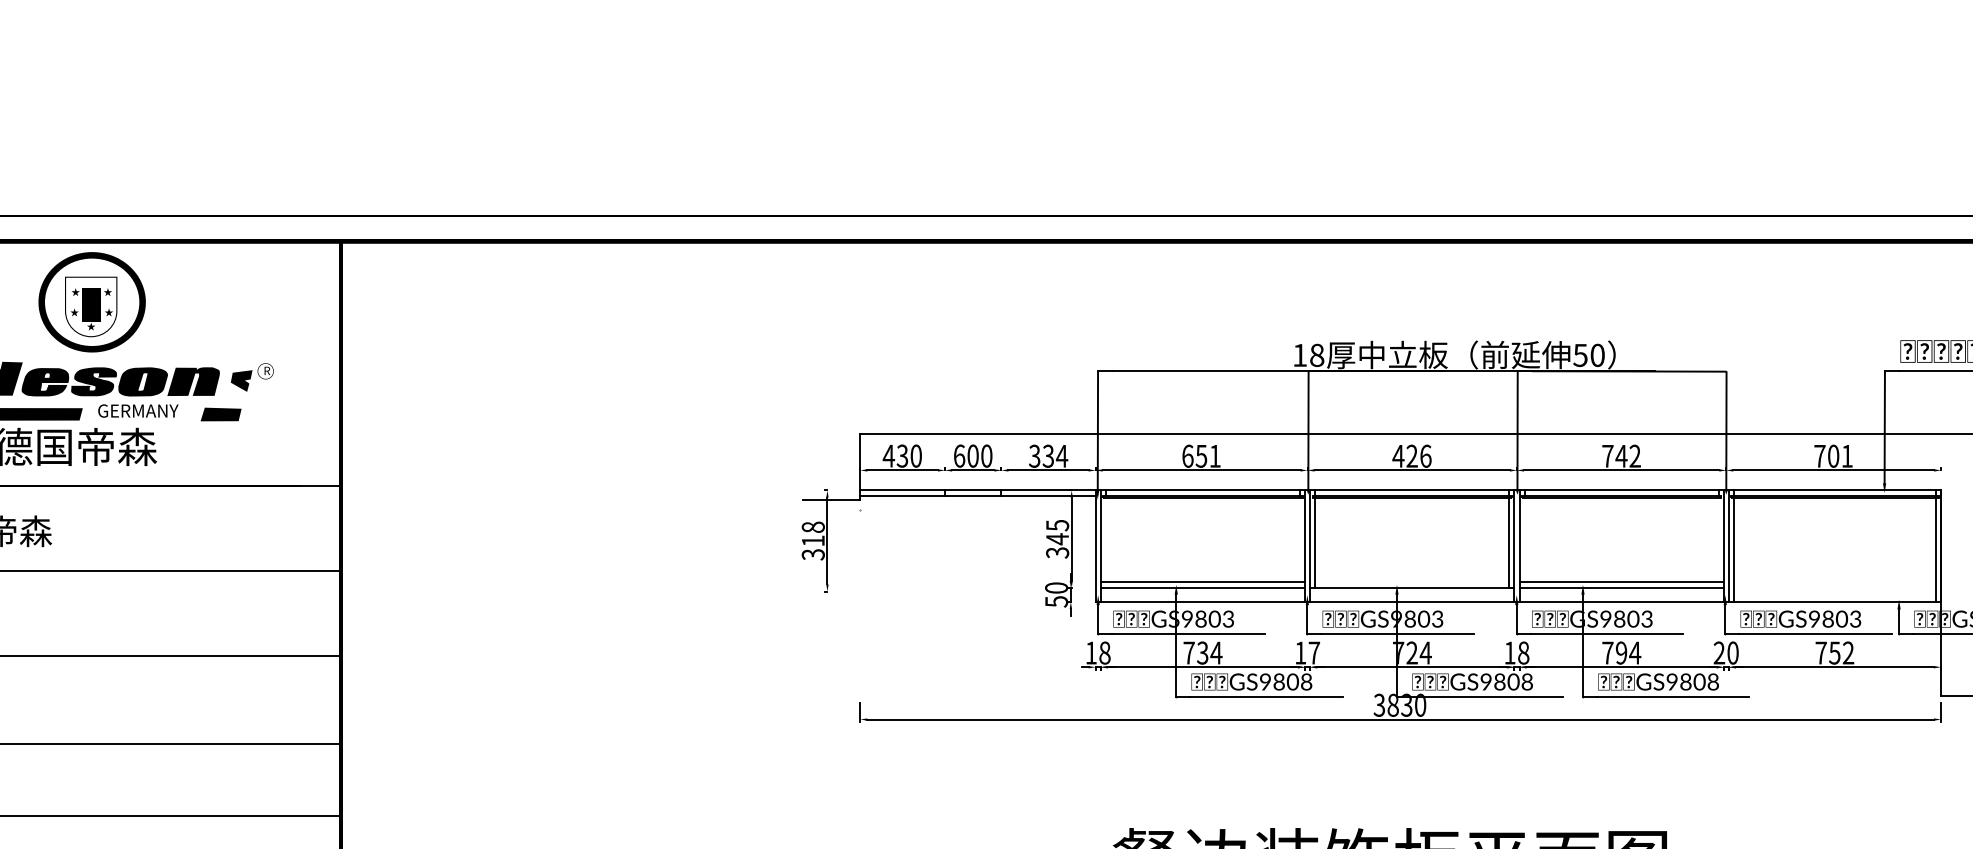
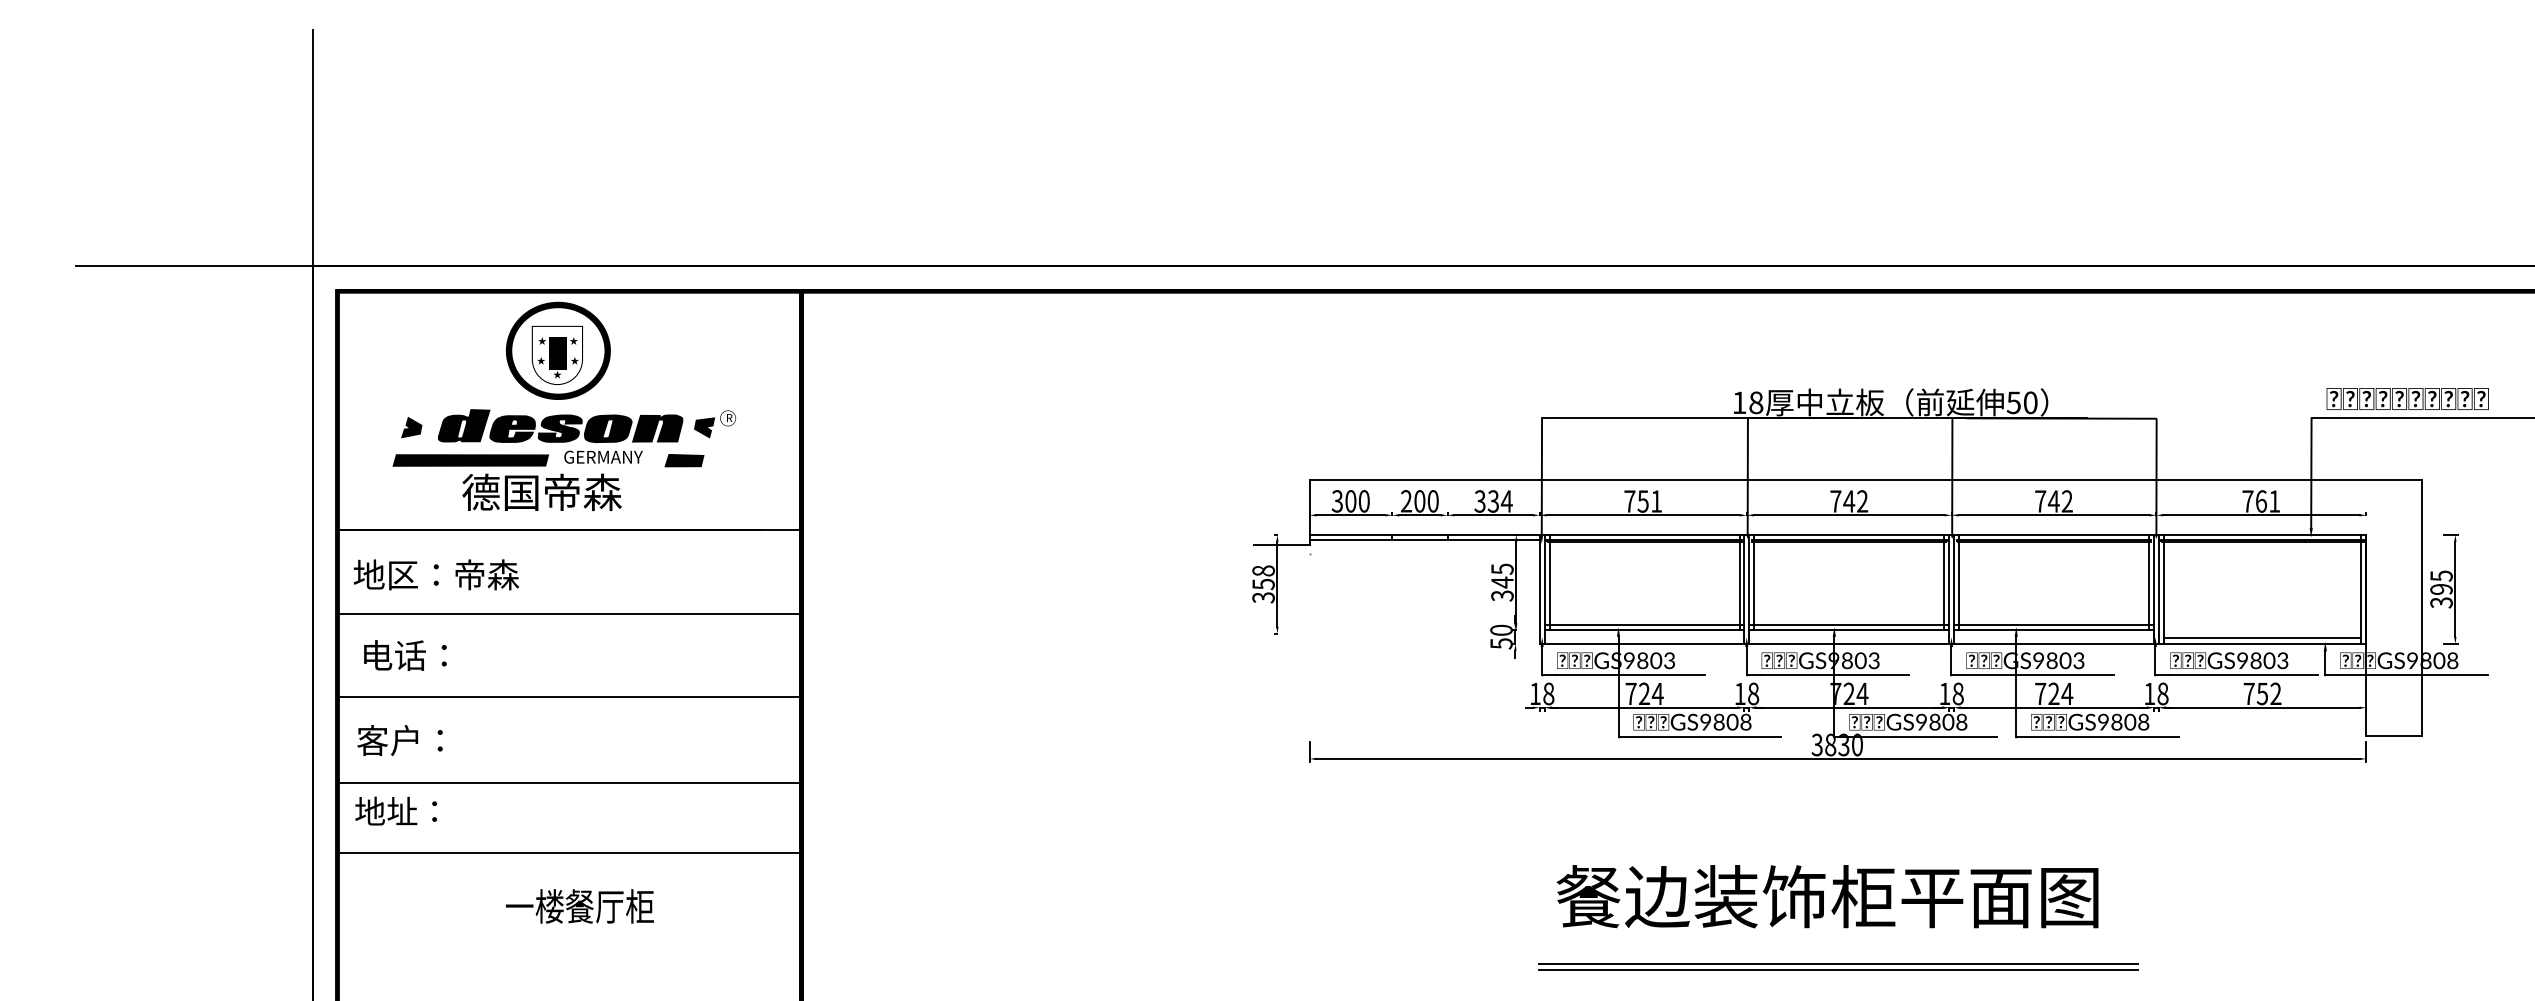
text: (895, 456) -> (1343, 501), 430 -> 300
text: (959, 456) -> (1406, 501), 600 -> 200
text: (1187, 456) -> (1629, 501), 651 -> 751
text: (1411, 456) -> (1848, 501), 426 -> 742
text: (1833, 456) -> (2261, 501), 701 -> 761
text: (813, 541) -> (1263, 584), 318 -> 358
line: (1105, 543) -> (1549, 586), added
line: (1299, 543) -> (1739, 586), added
line: (1524, 543) -> (1959, 586), added
line: (1718, 543) -> (2148, 586), added
line: (1412, 582) -> (1849, 624), added
line: (1834, 596) -> (2262, 638), added
text: (1314, 652) -> (1753, 693), 17 -> 18
text: (1726, 652) -> (2156, 693), 20 -> 18
text: (1201, 653) -> (1643, 694), 734 -> 724
text: (1621, 653) -> (2053, 694), 794 -> 724

